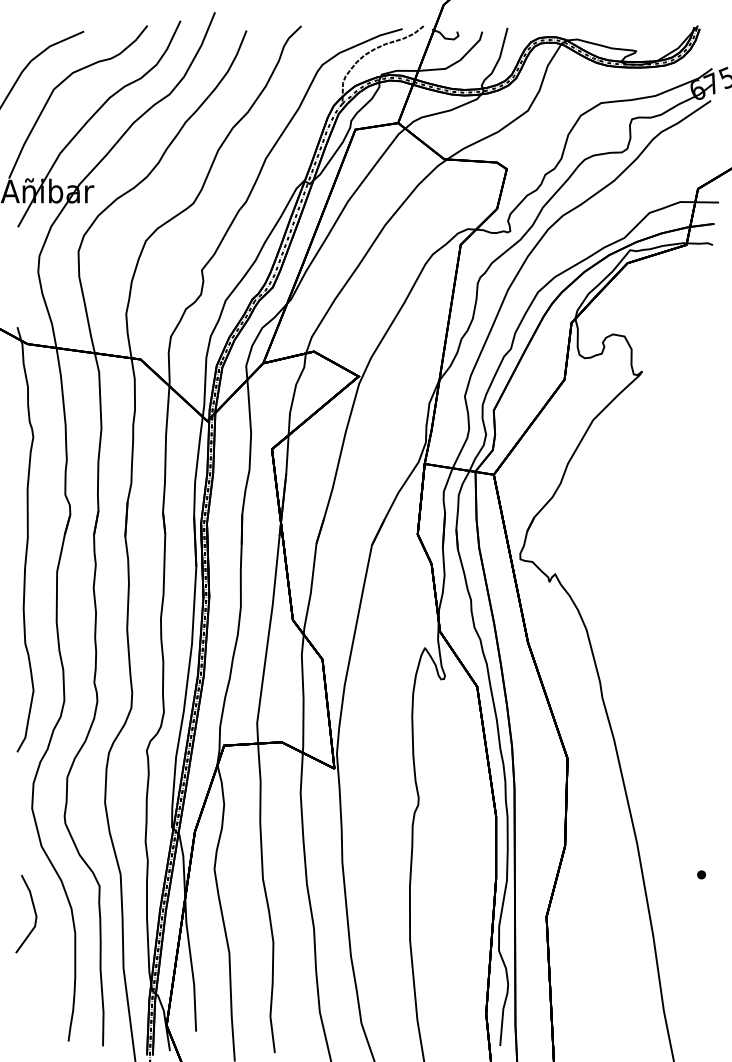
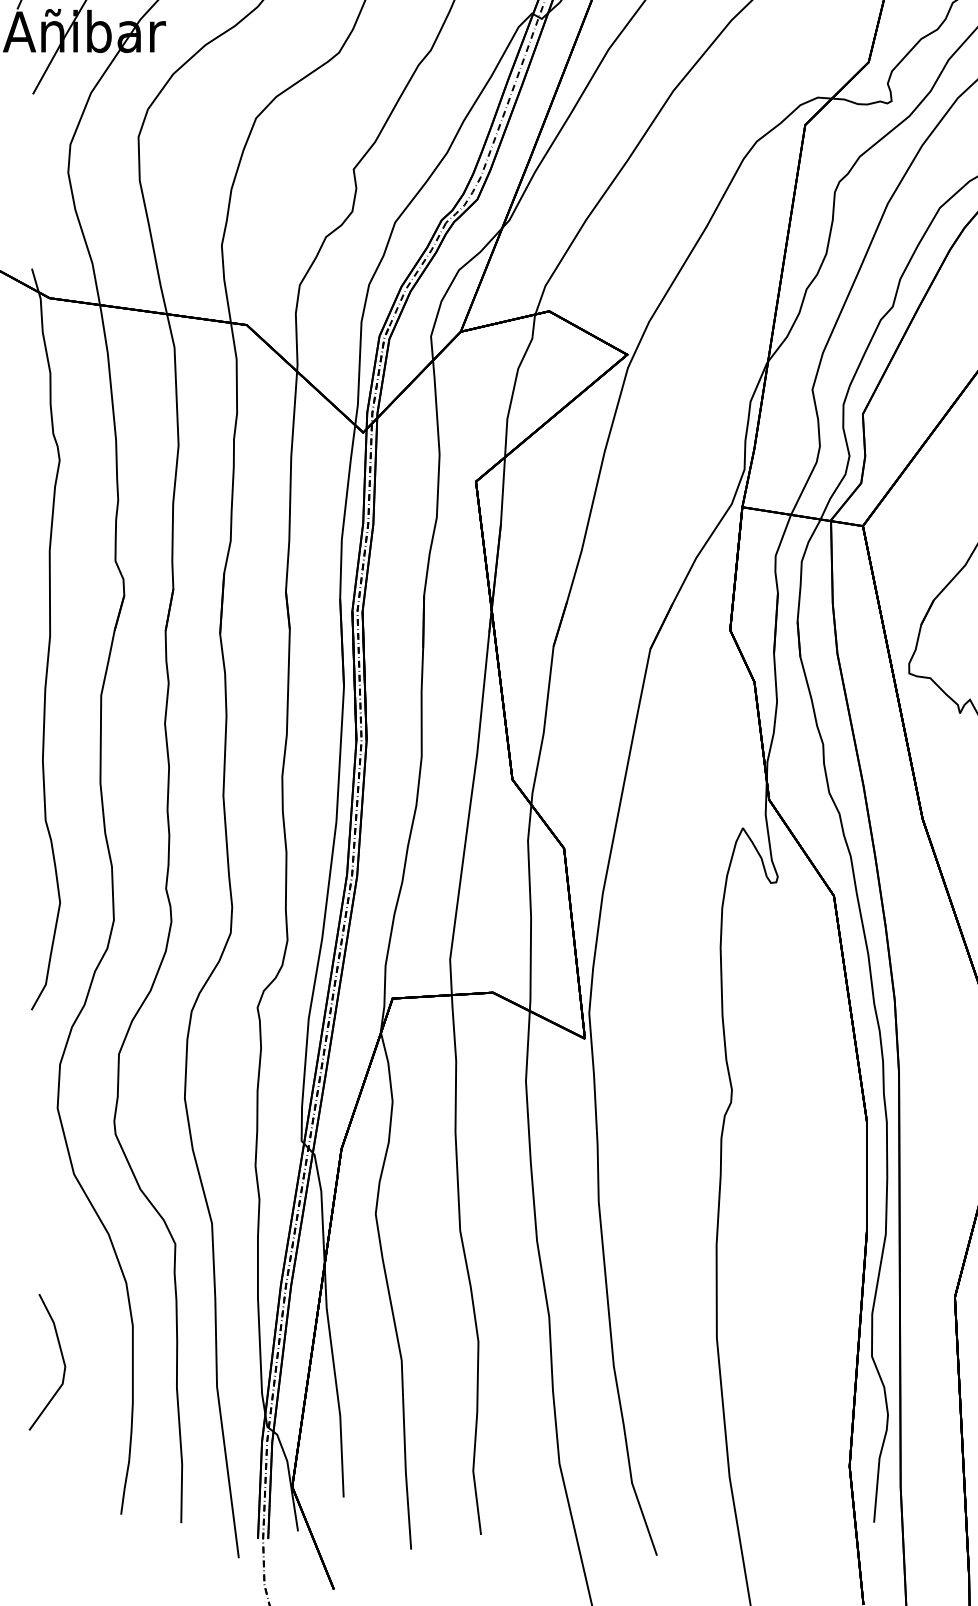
line: (34, 913) -> (61, 1361), moved

